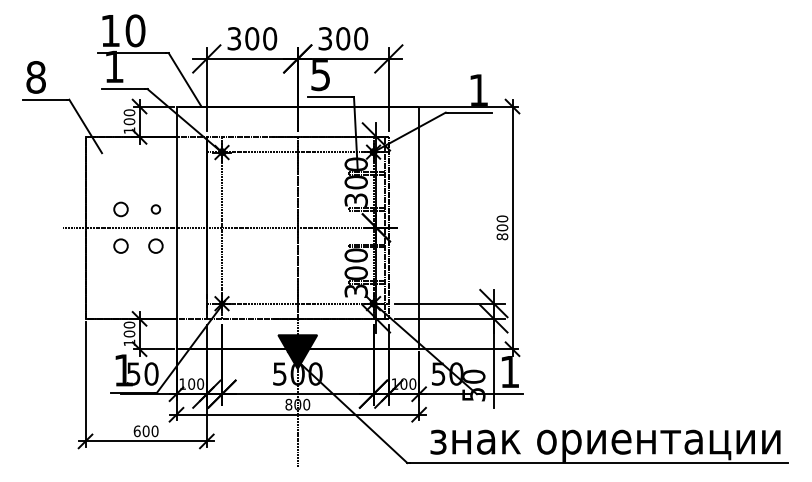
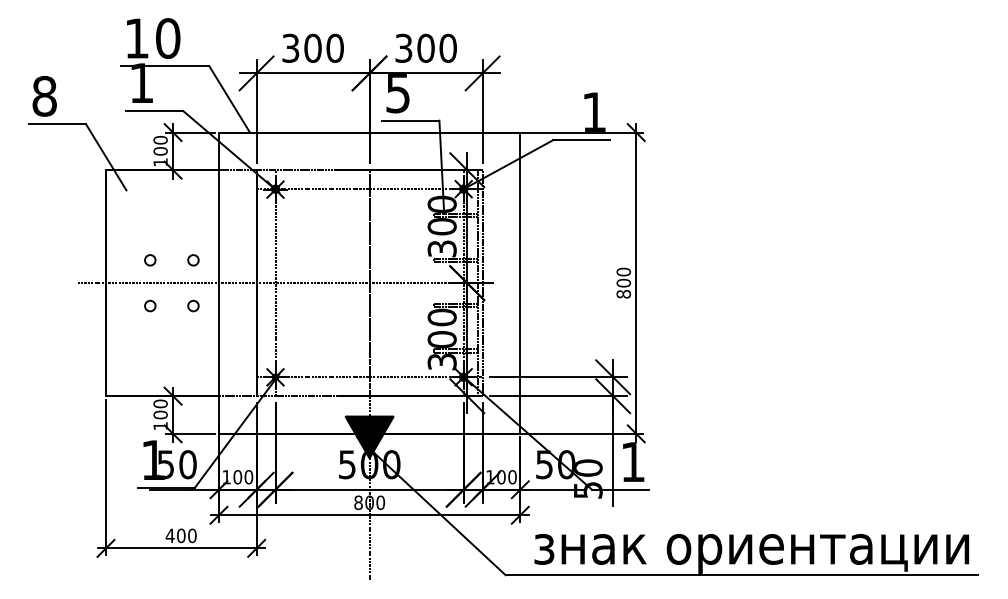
circle: (121, 209) -> (150, 260), size x0.62
circle: (121, 246) -> (150, 306), size x0.62
circle: (155, 246) -> (192, 306), size x0.62
text: (136, 431) -> (169, 536), 600 -> 400

